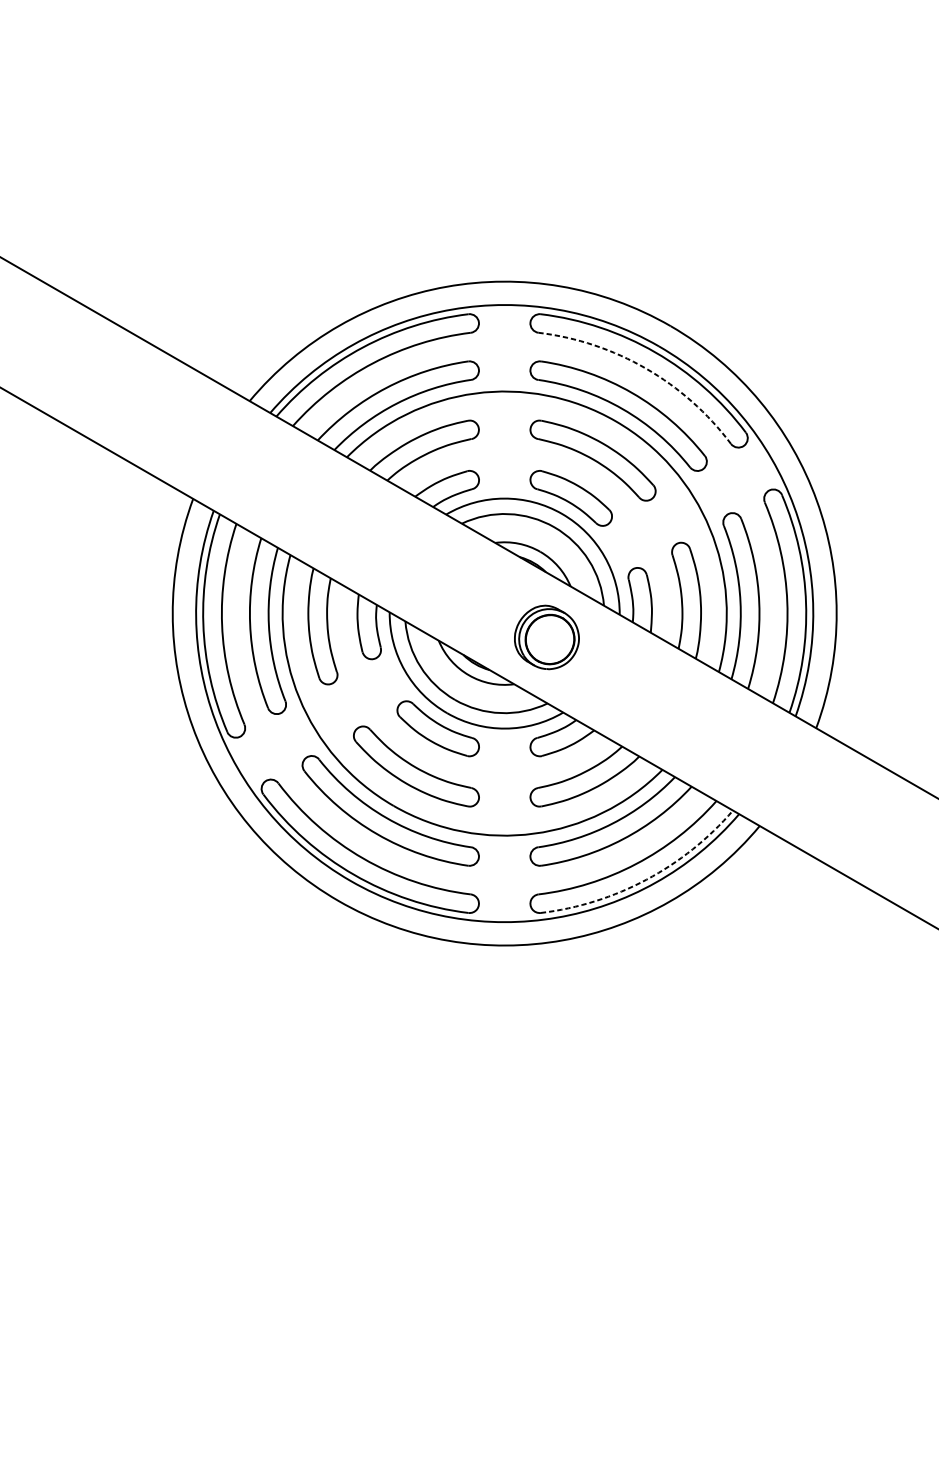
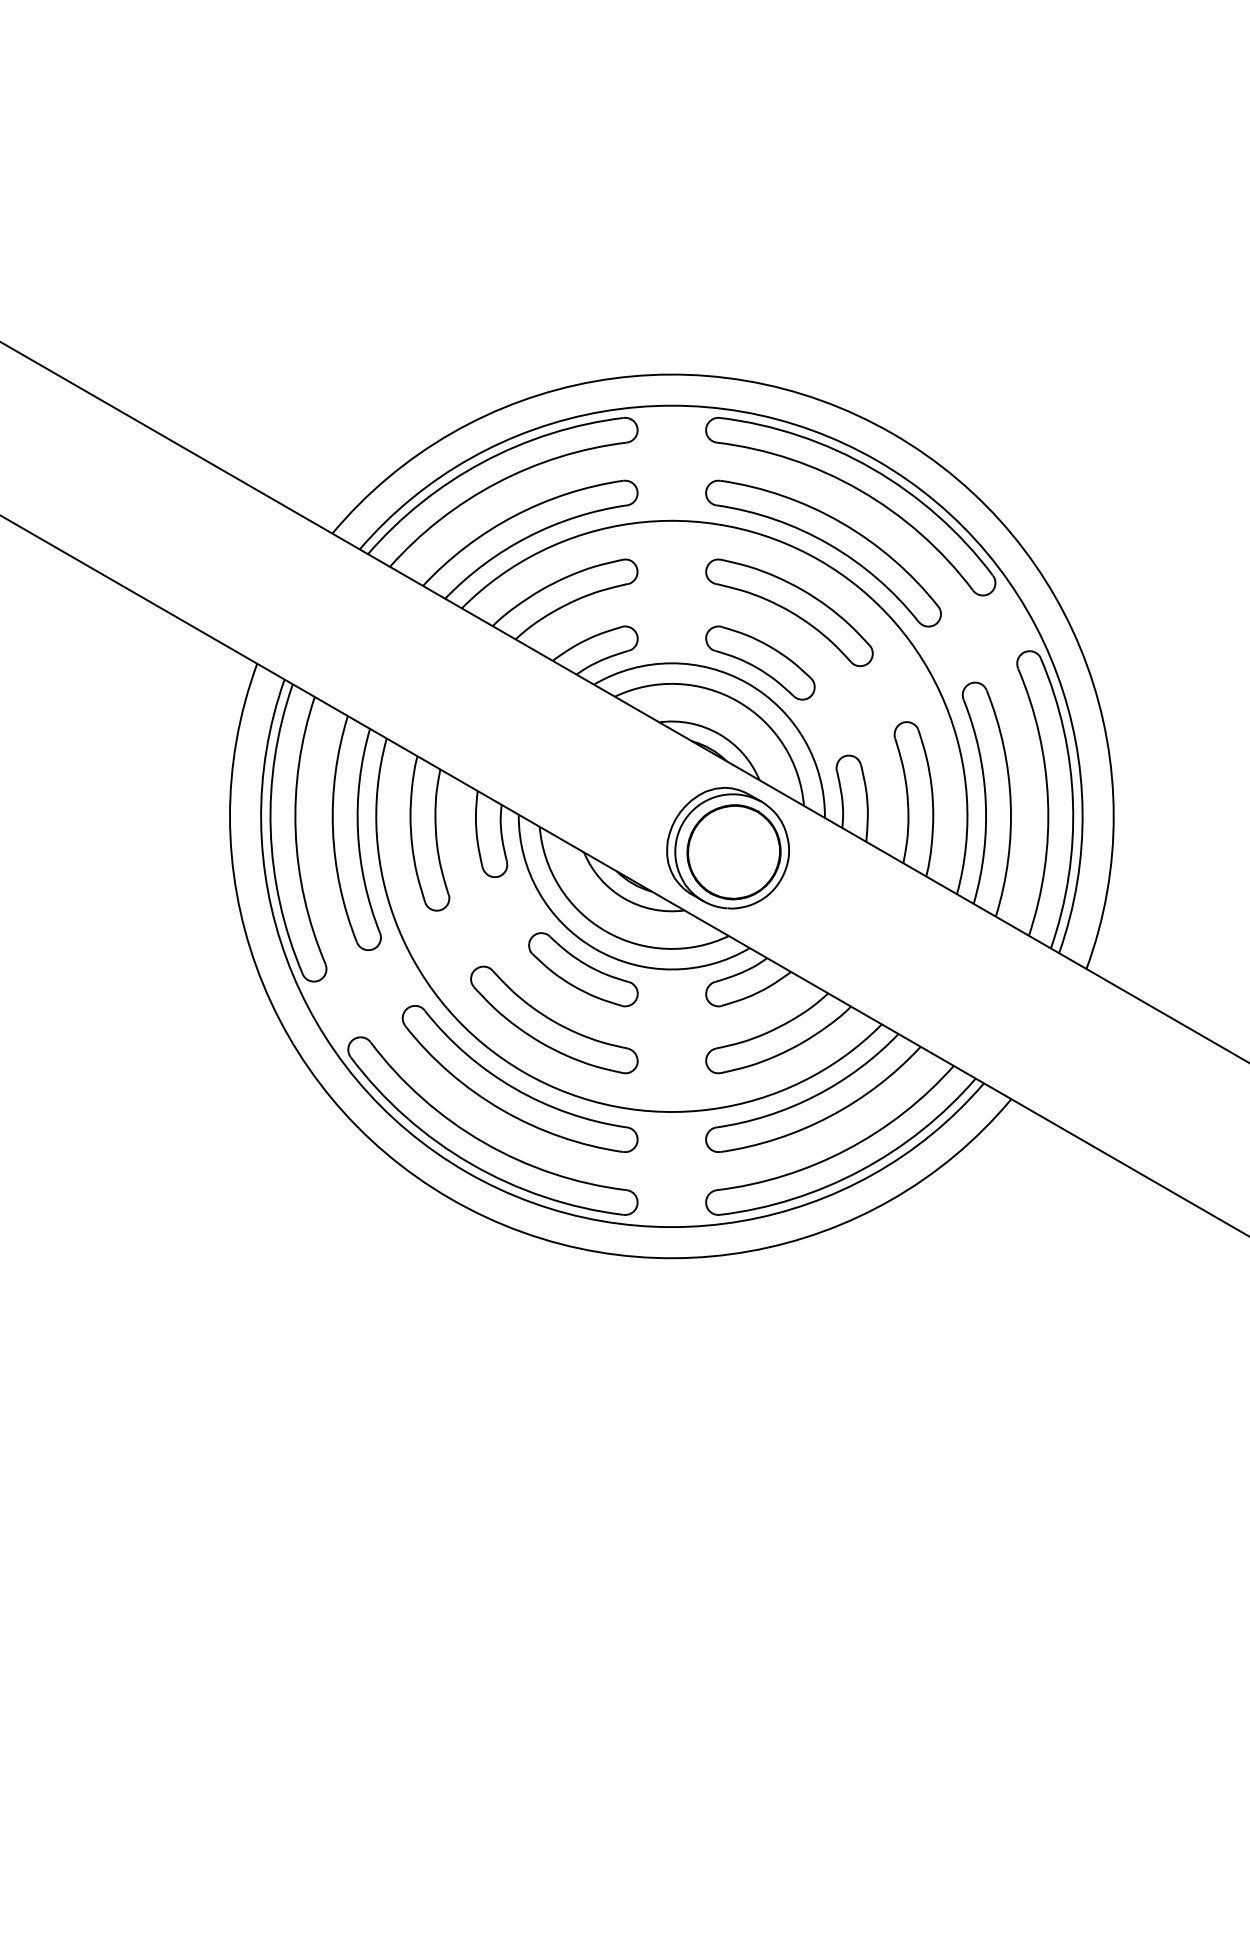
arc: (646, 368) -> (860, 490), dashed -> solid
part: (546, 636) -> (727, 847), size x1.43
arc: (646, 879) -> (860, 1170), dashed -> solid

